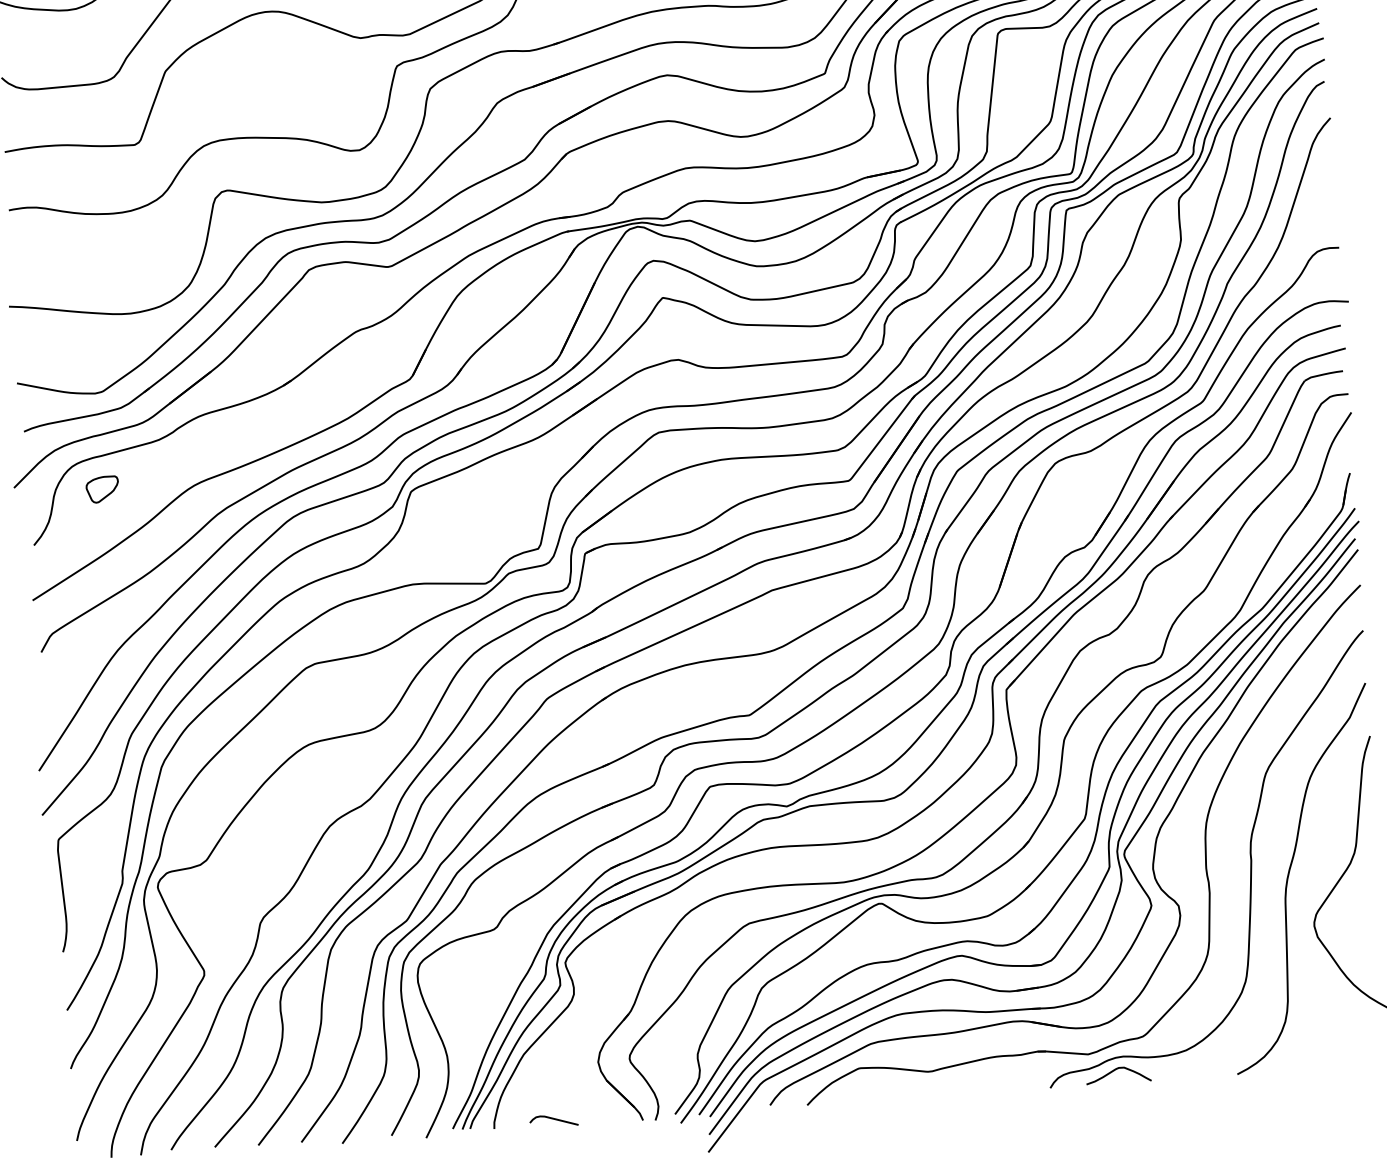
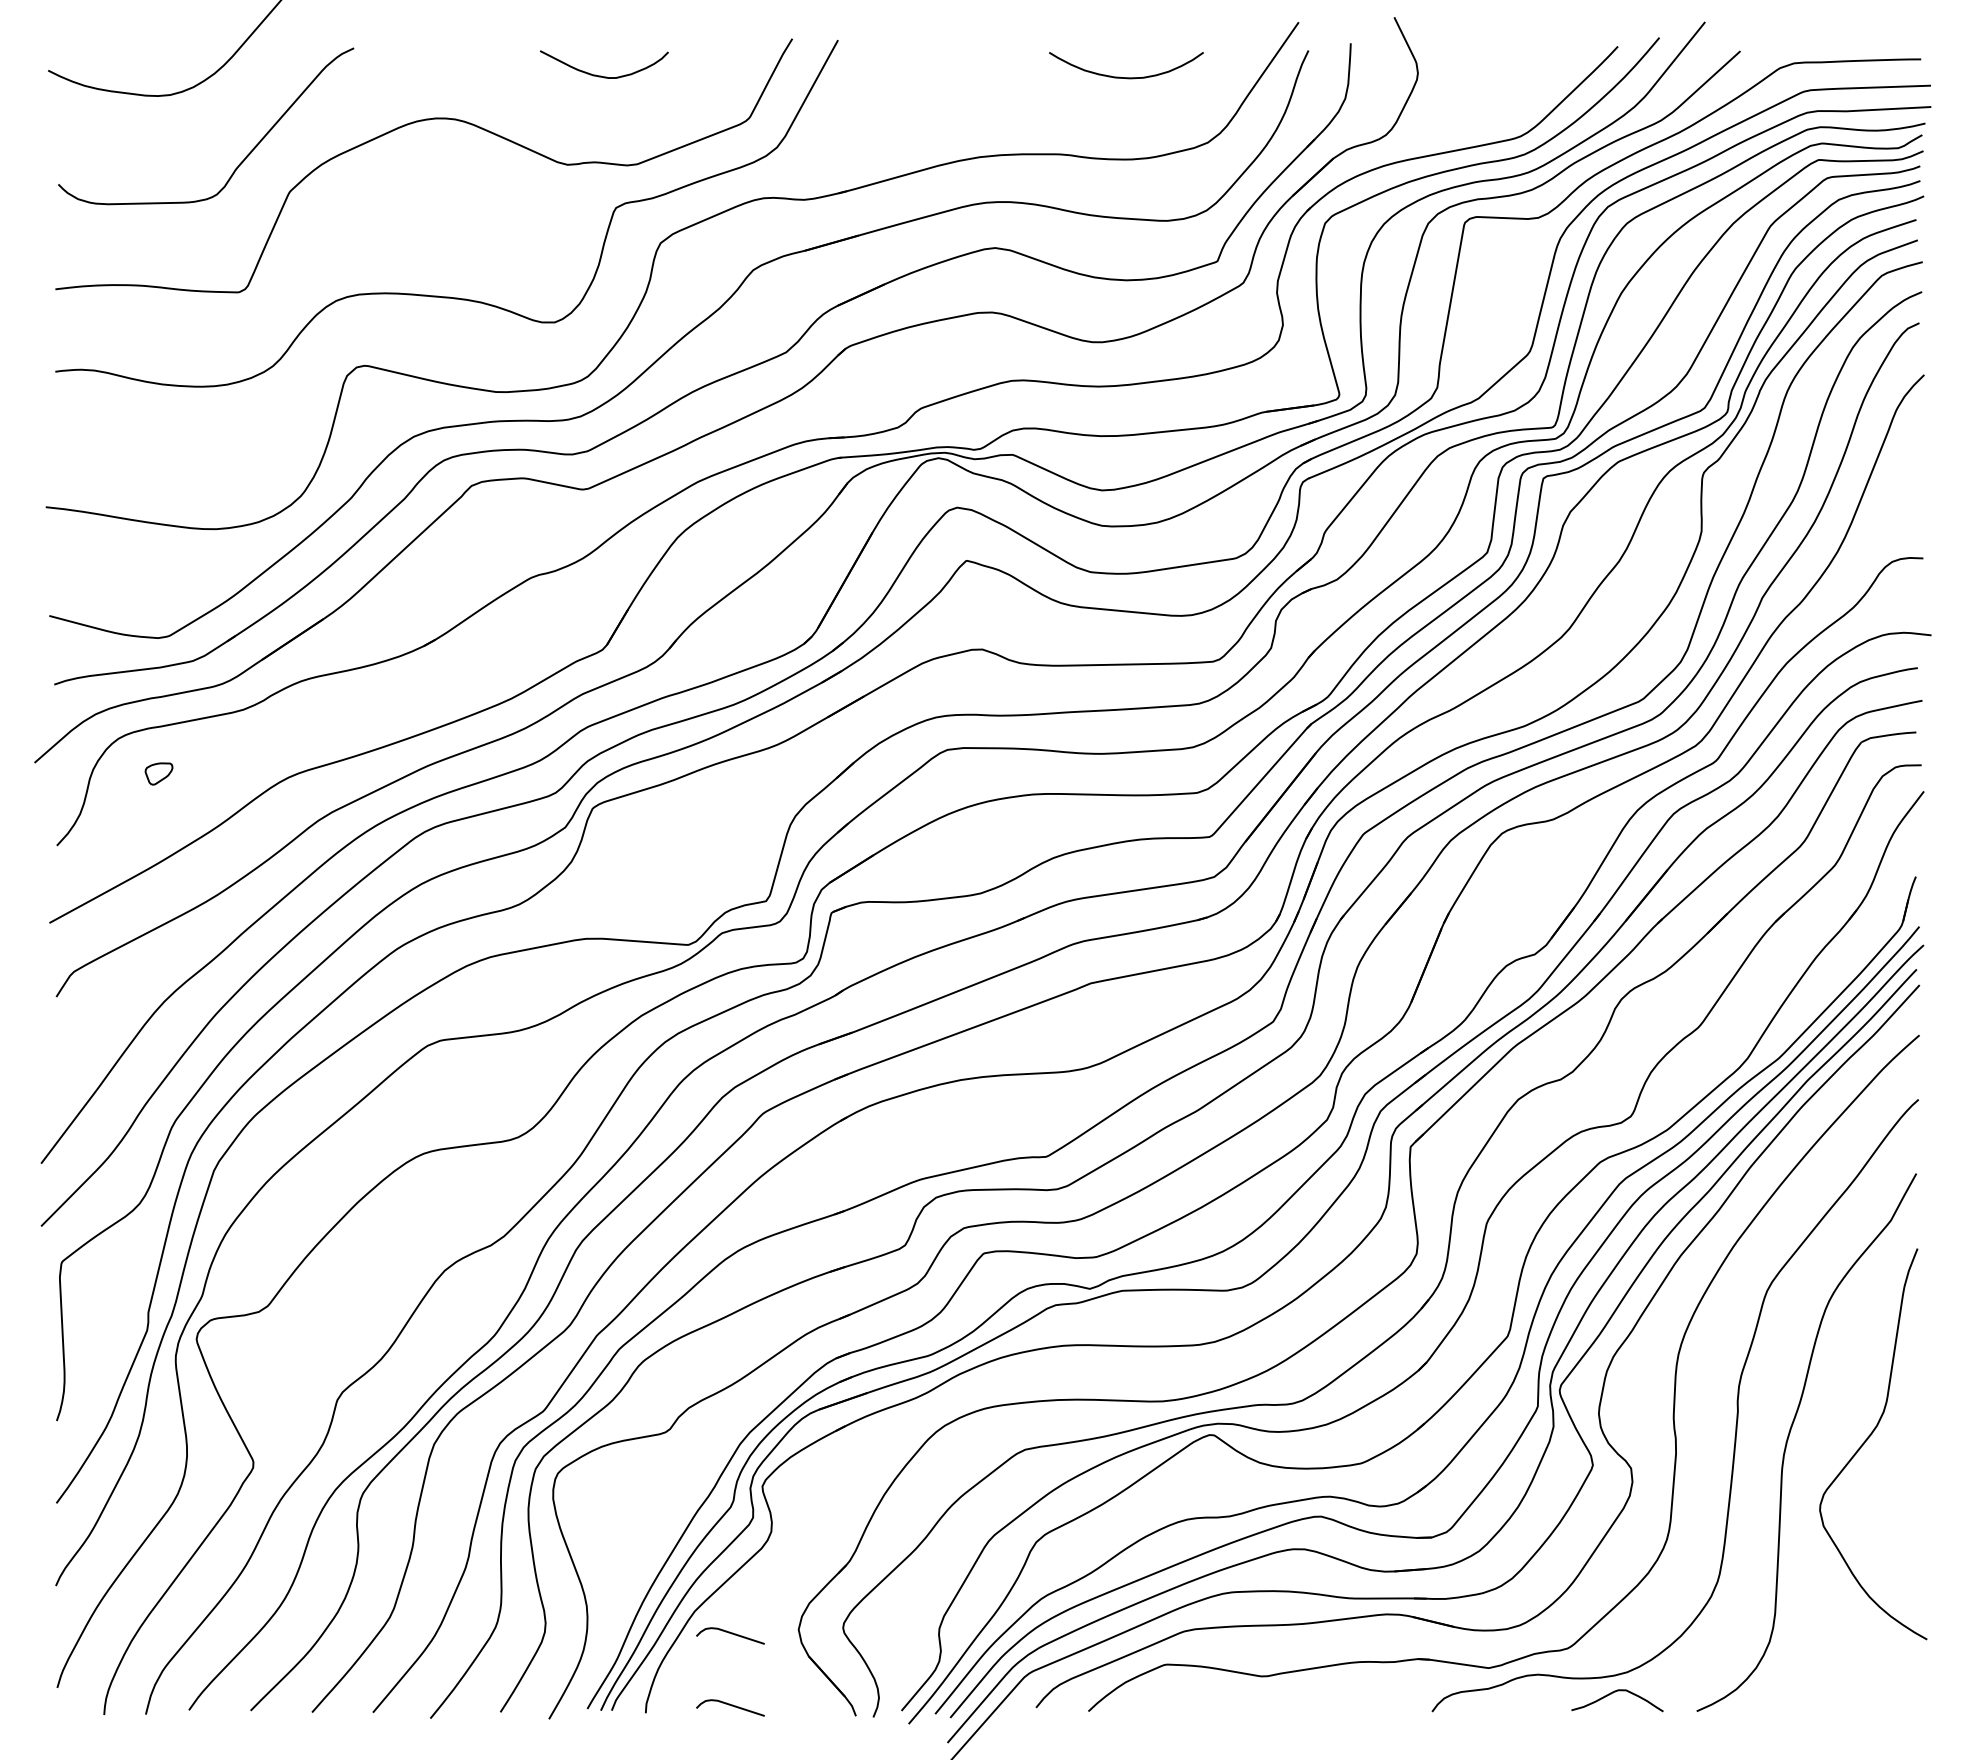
part: (102, 489) -> (158, 773), size x0.6
curve: (550, 1069) -> (731, 1634), added
curve: (1115, 1070) -> (1613, 1693), moved

